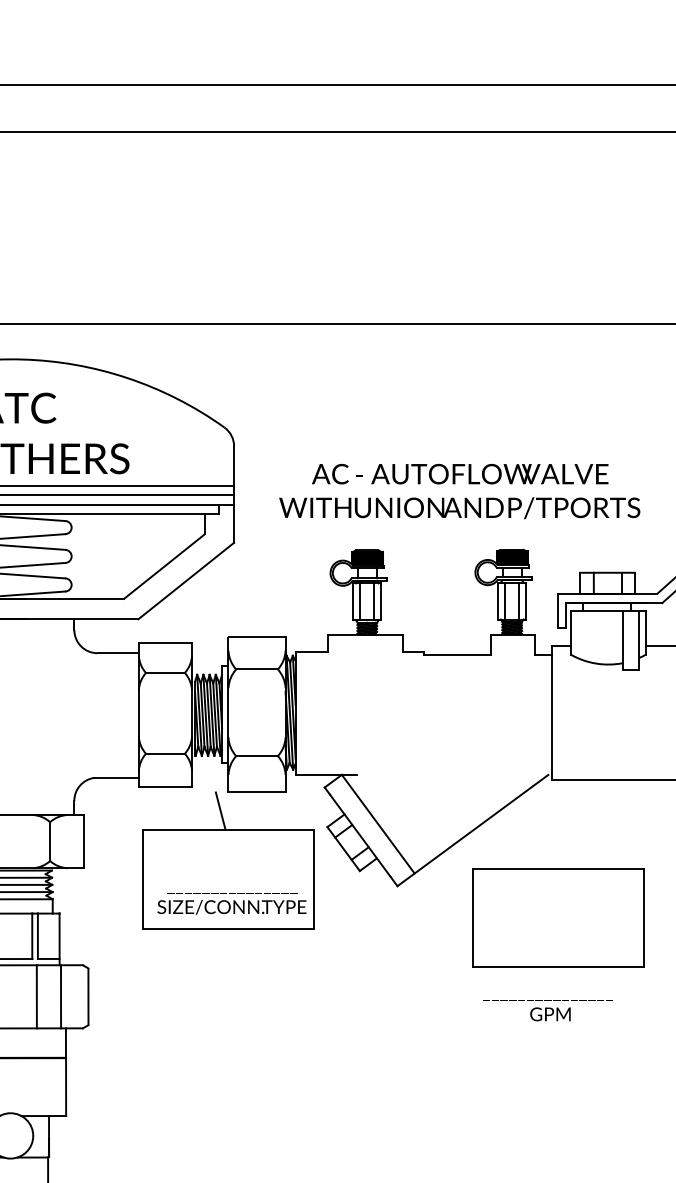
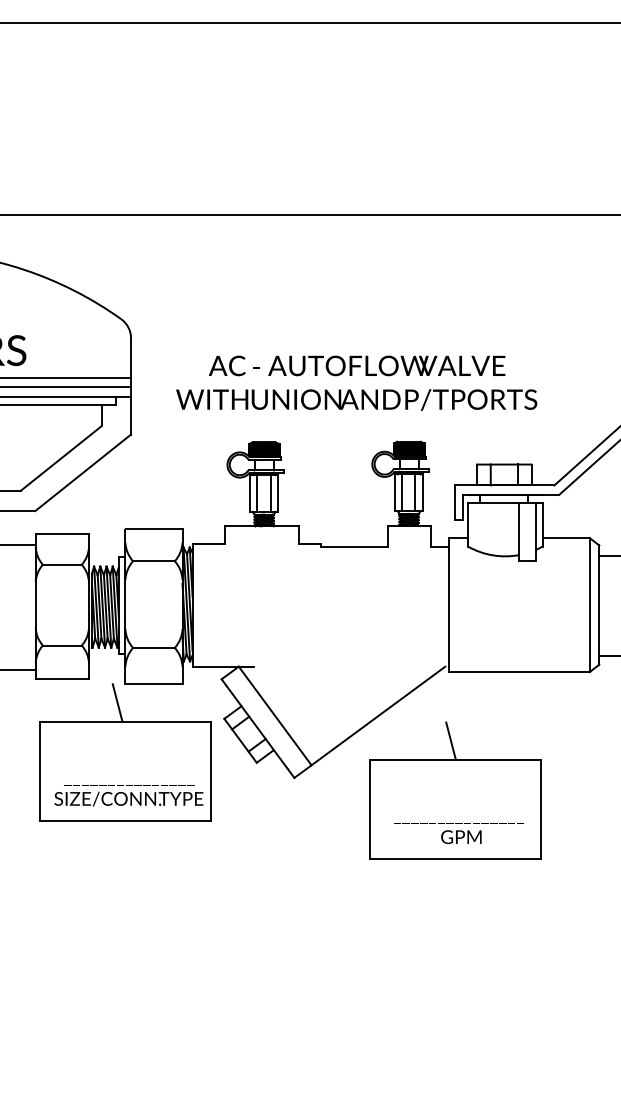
line: (553, 849) -> (450, 741), added
text: (547, 1010) -> (458, 833), moved

